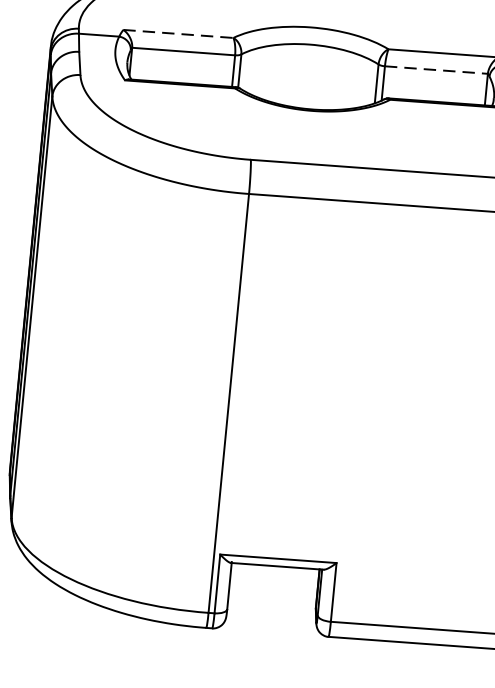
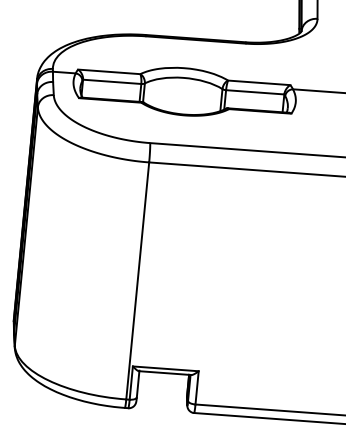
line: (178, 33) -> (109, 71), dashed -> solid
line: (436, 70) -> (255, 92), dashed -> solid

